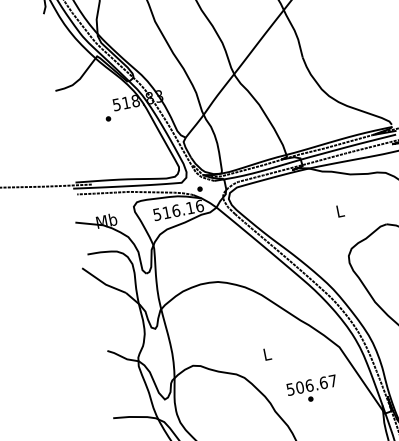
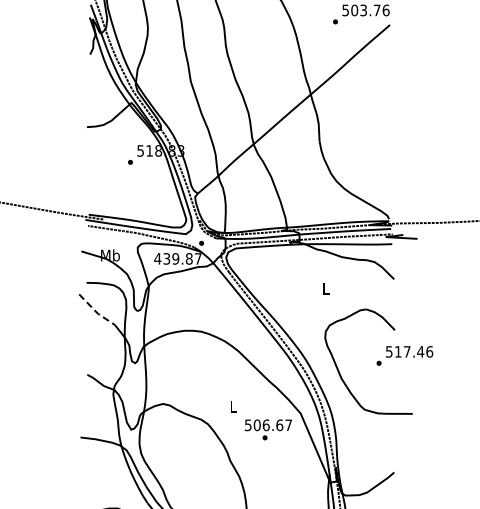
text: (177, 210) -> (177, 258), 516.16 -> 439.87
line: (103, 282) -> (96, 311), solid -> dashed
text: (312, 389) -> (268, 429), moved

